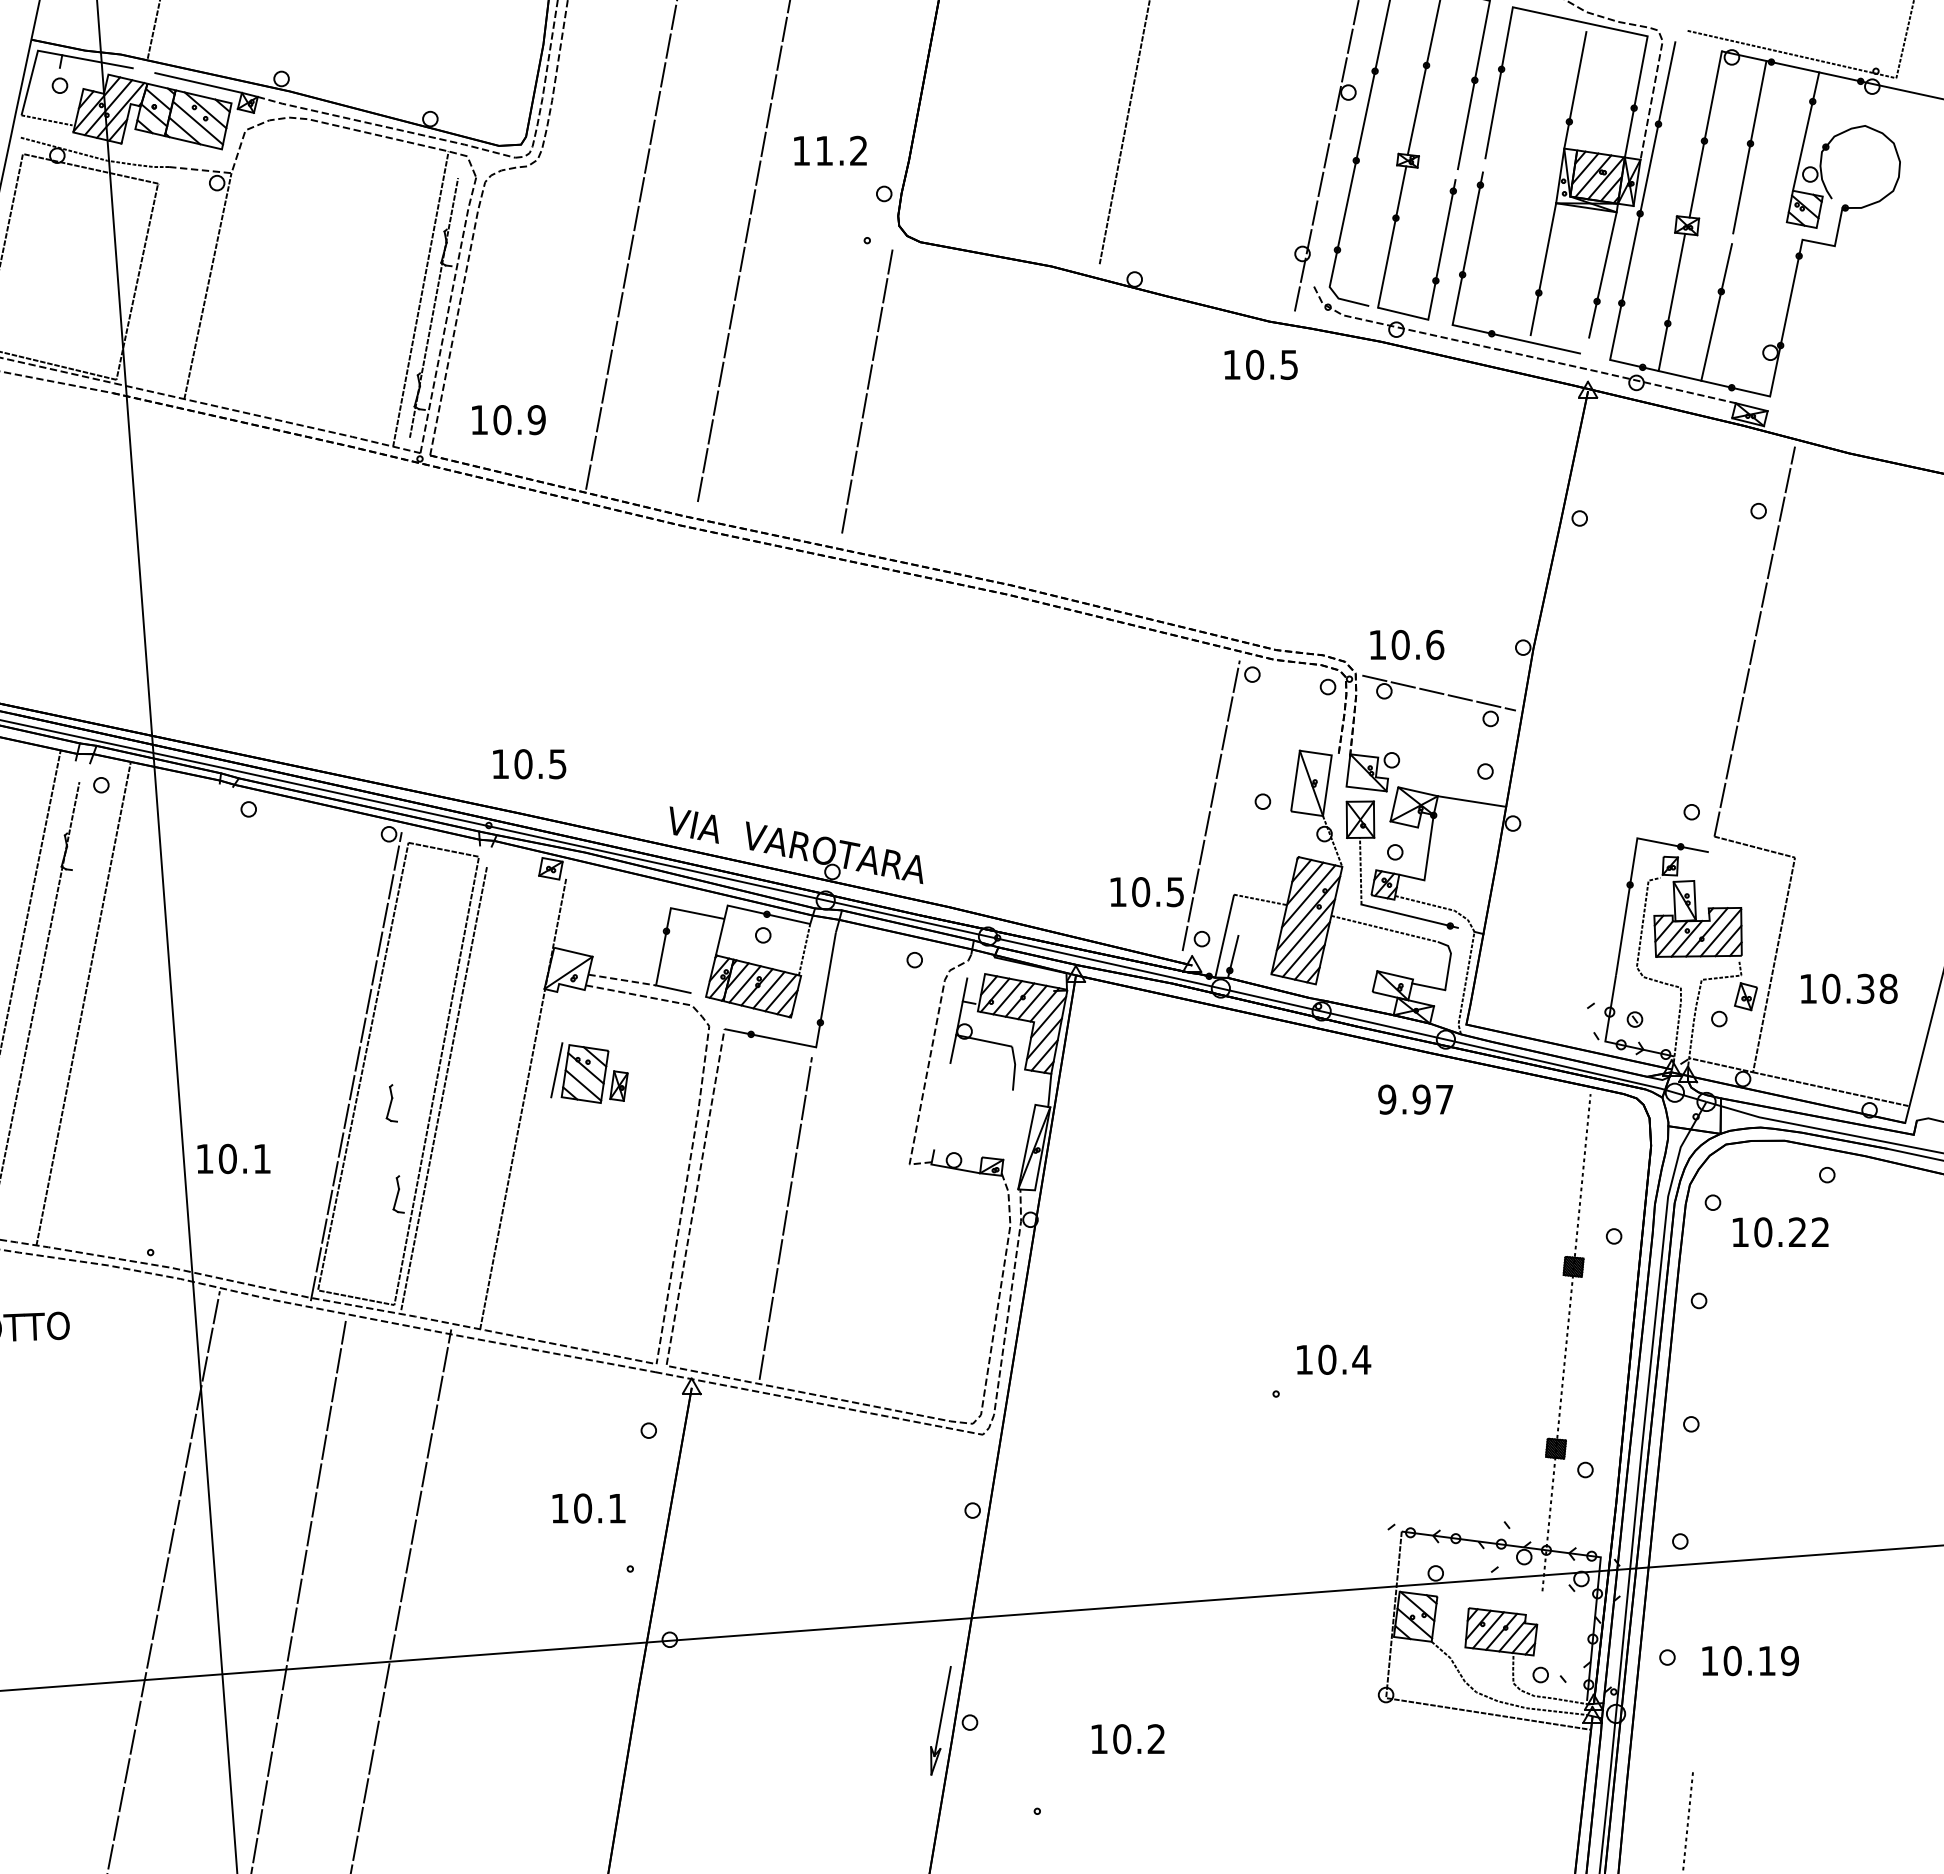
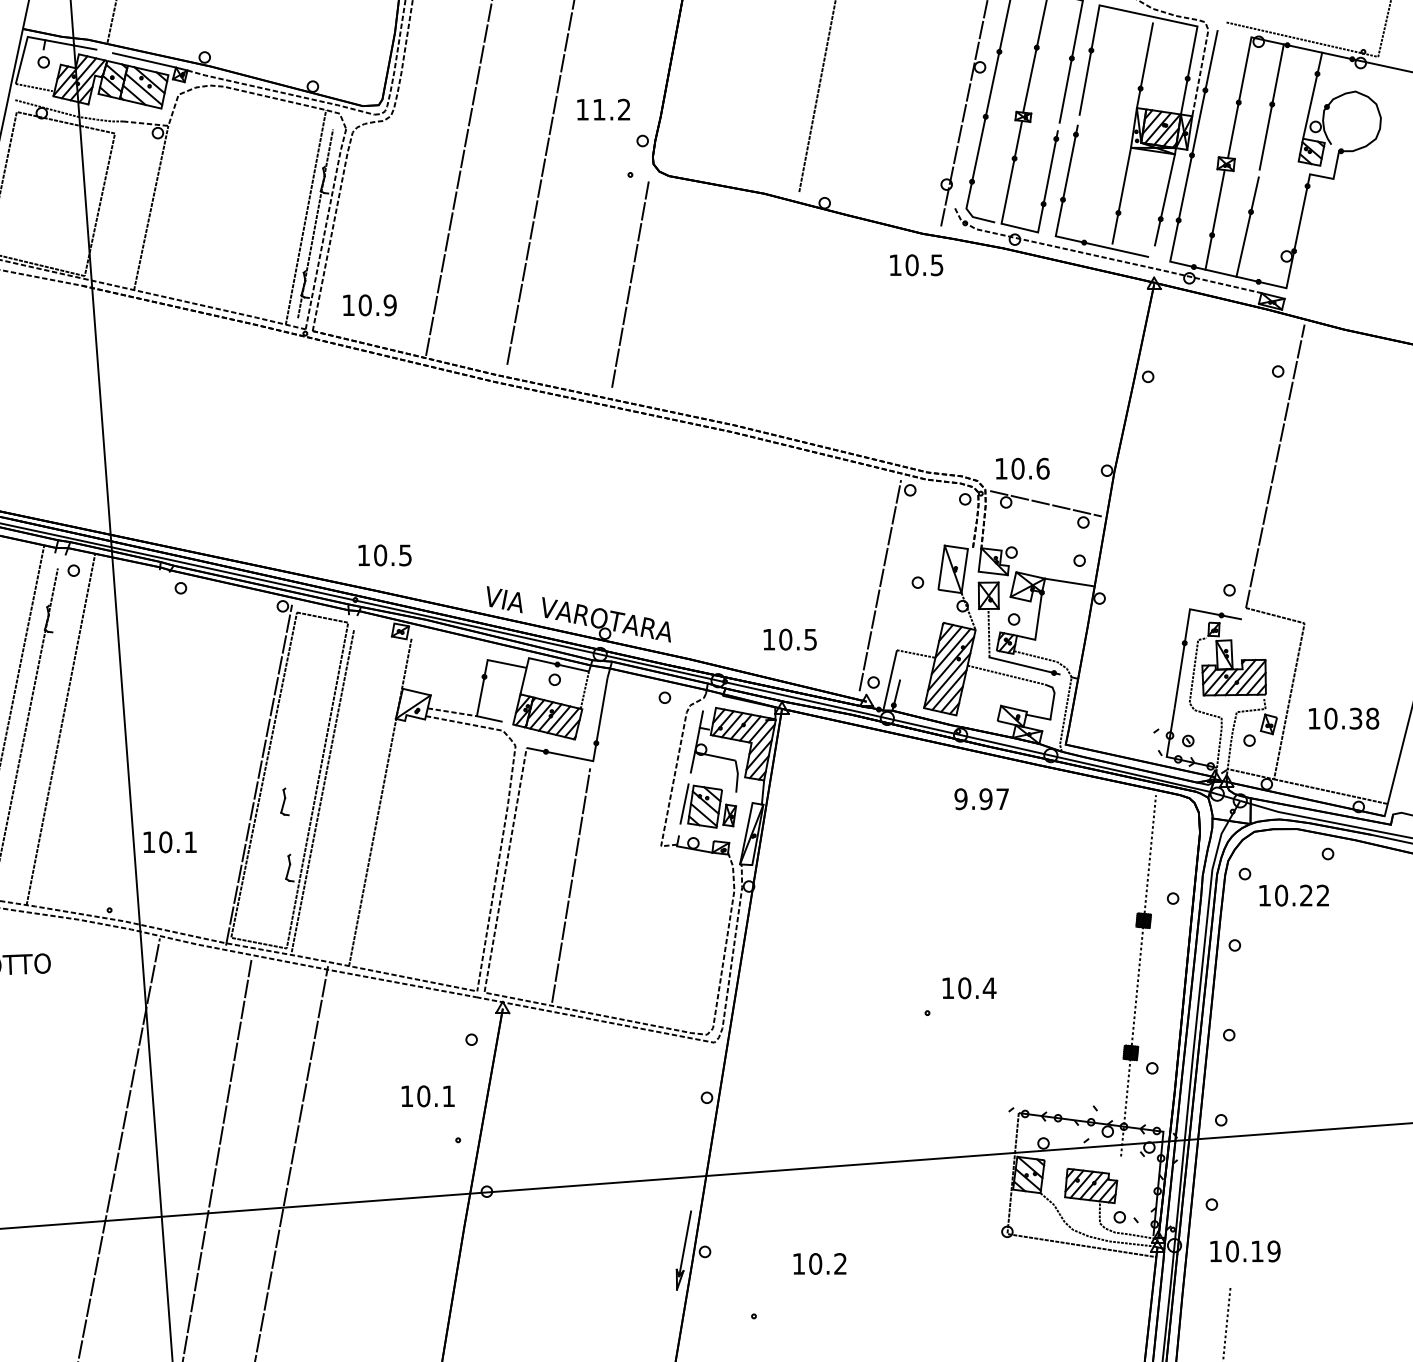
text: (1146, 892) -> (789, 639), moved
part: (589, 1072) -> (708, 805), moved
text: (1415, 1099) -> (981, 799), moved
text: (1750, 1661) -> (1245, 1251), moved

